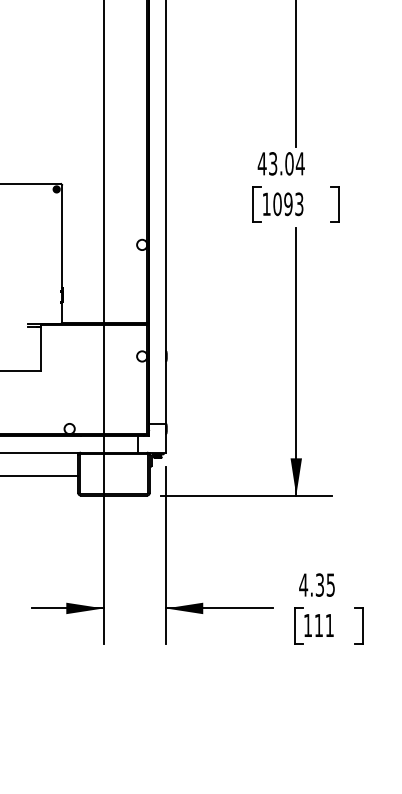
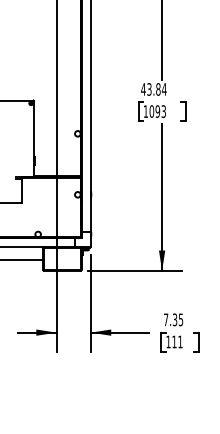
text: (289, 163) -> (158, 89), 43.04 -> 43.84
text: (302, 584) -> (165, 319), 4.35 -> 7.35

